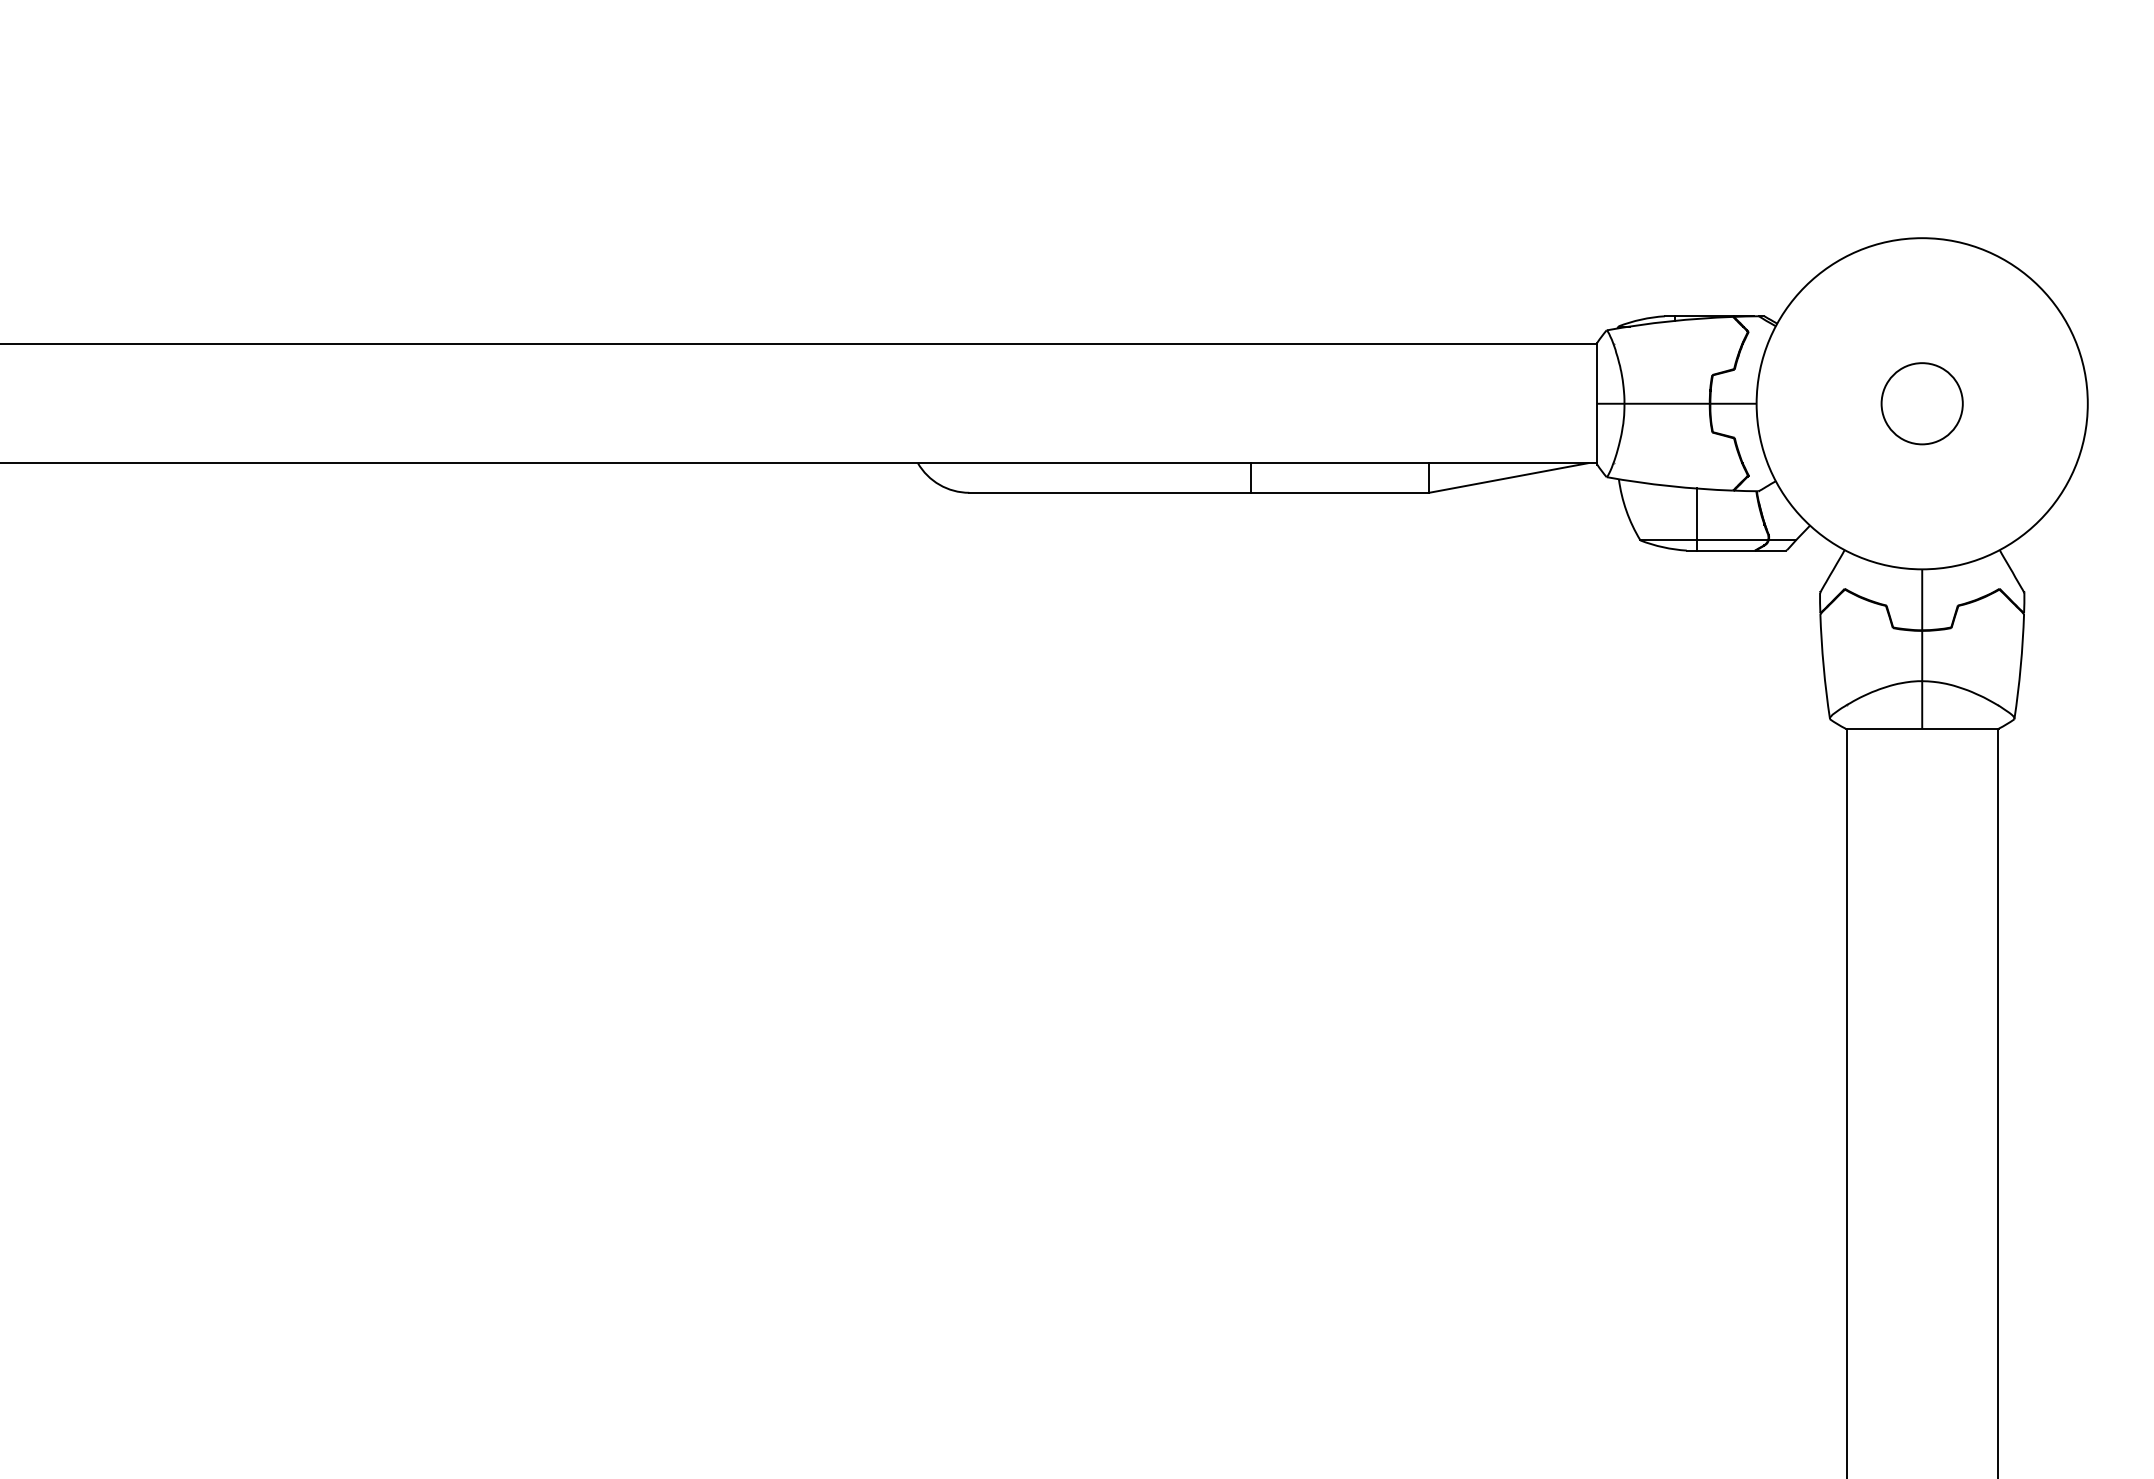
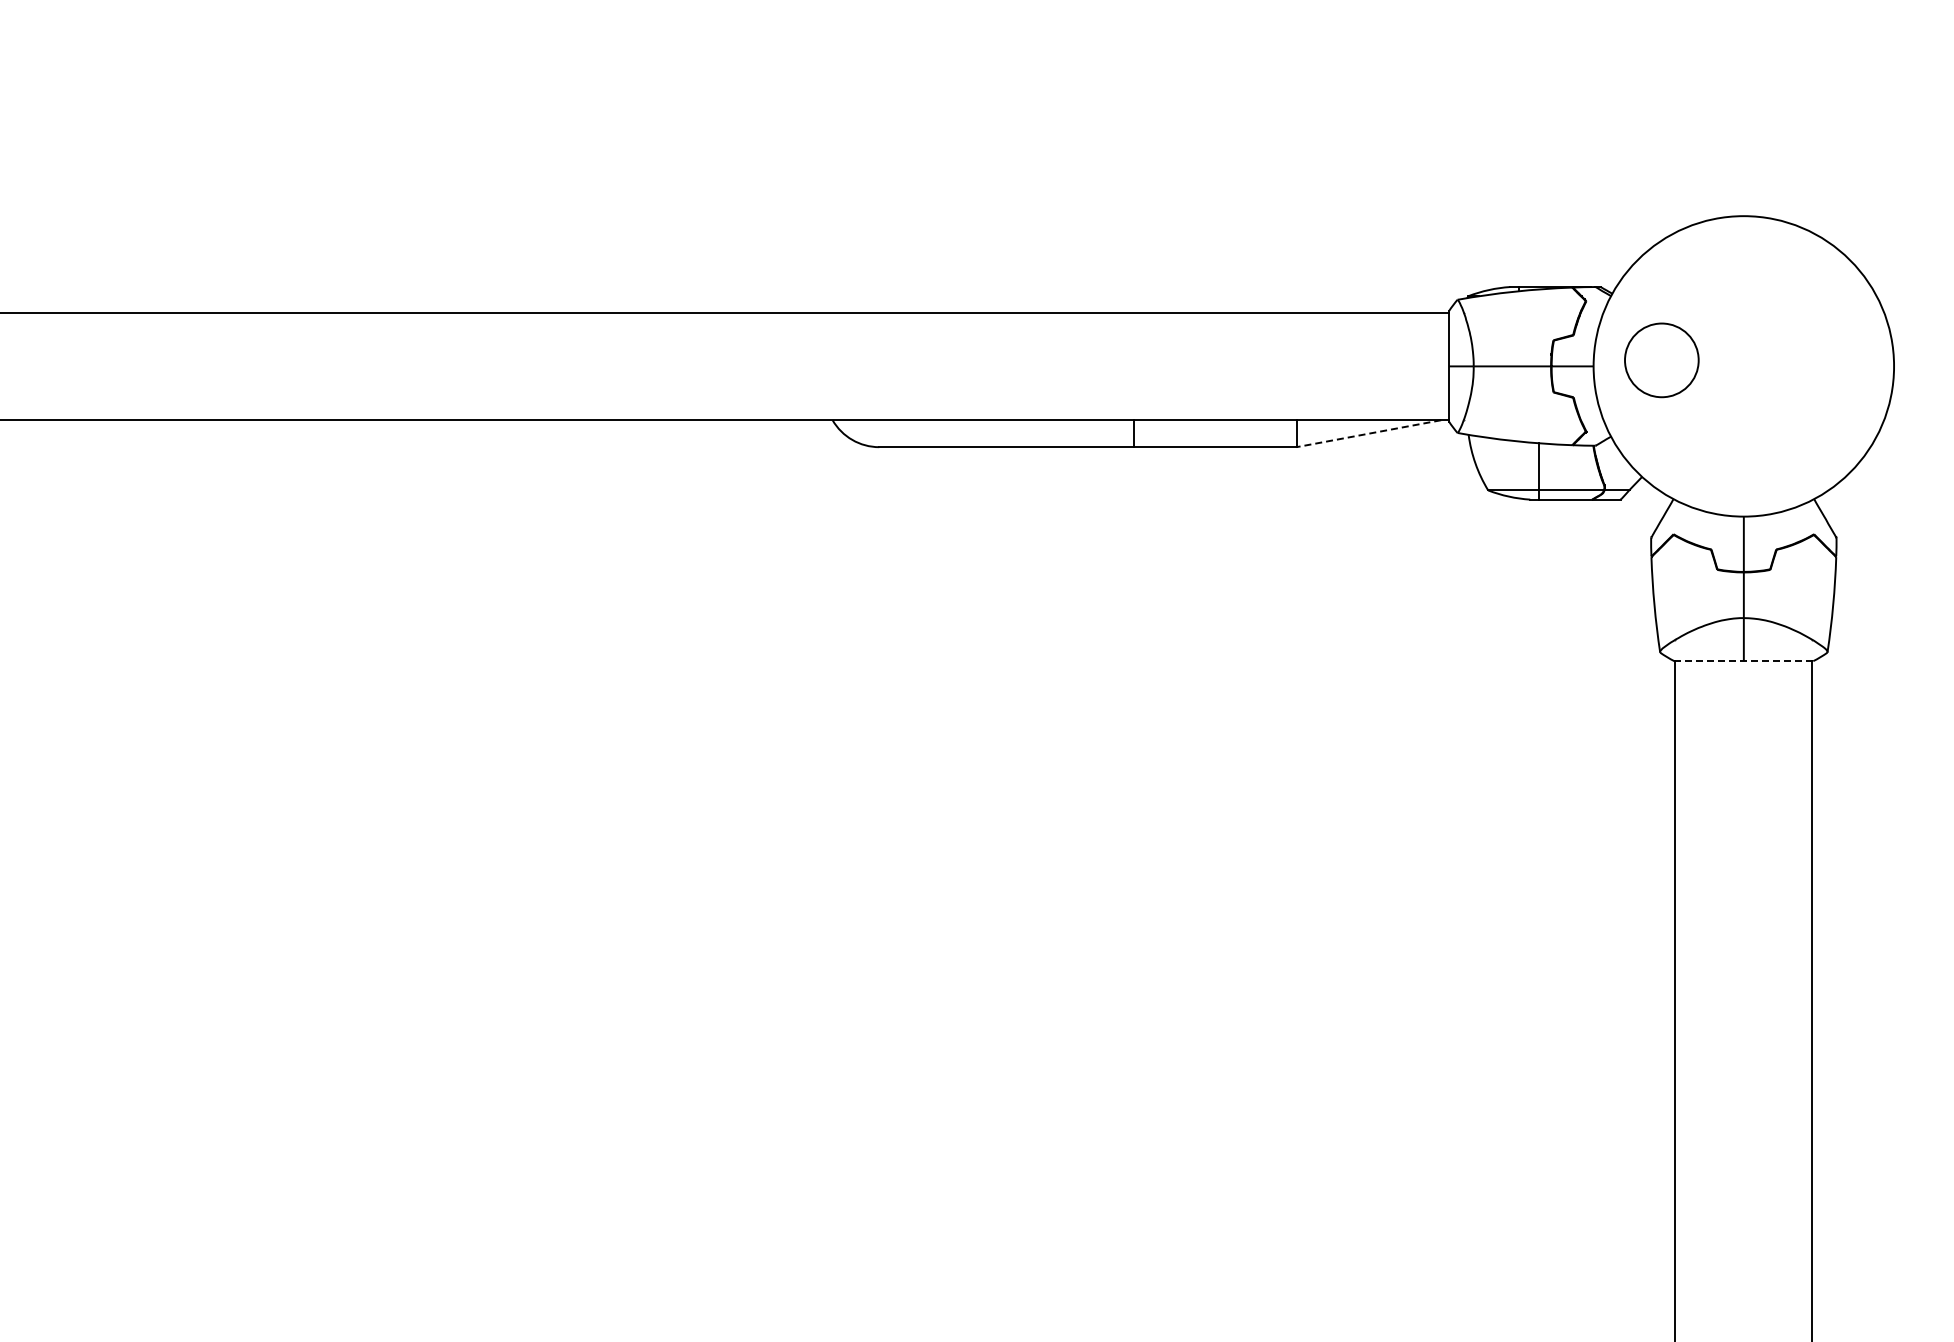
circle: (1921, 403) -> (1661, 360), moved
line: (1508, 477) -> (1368, 433), solid -> dashed
line: (1922, 729) -> (1744, 661), solid -> dashed

